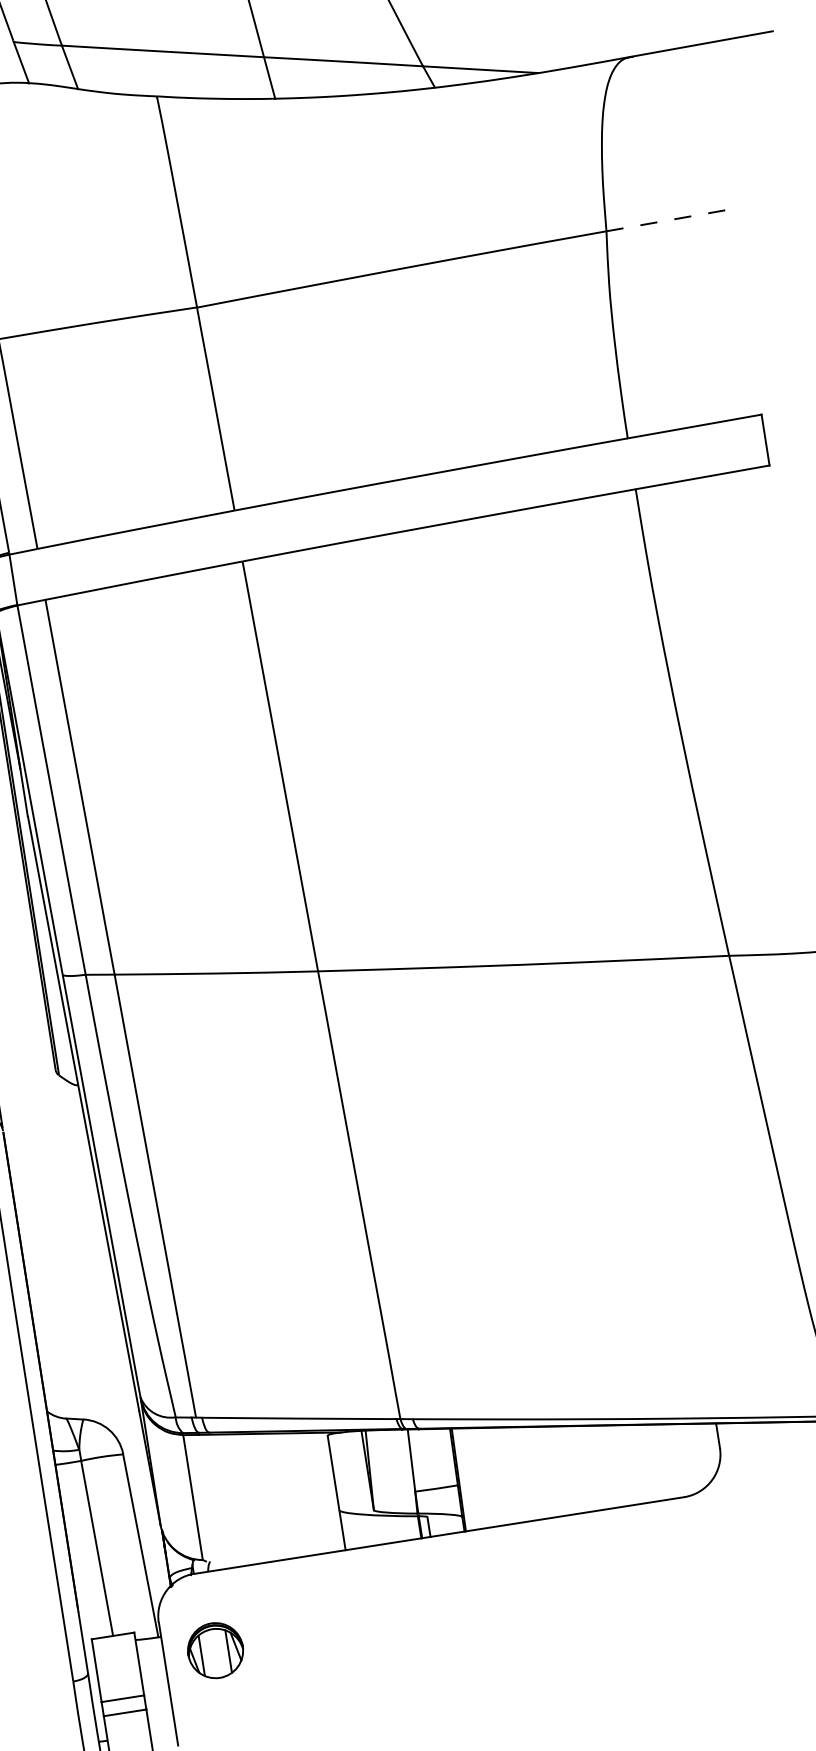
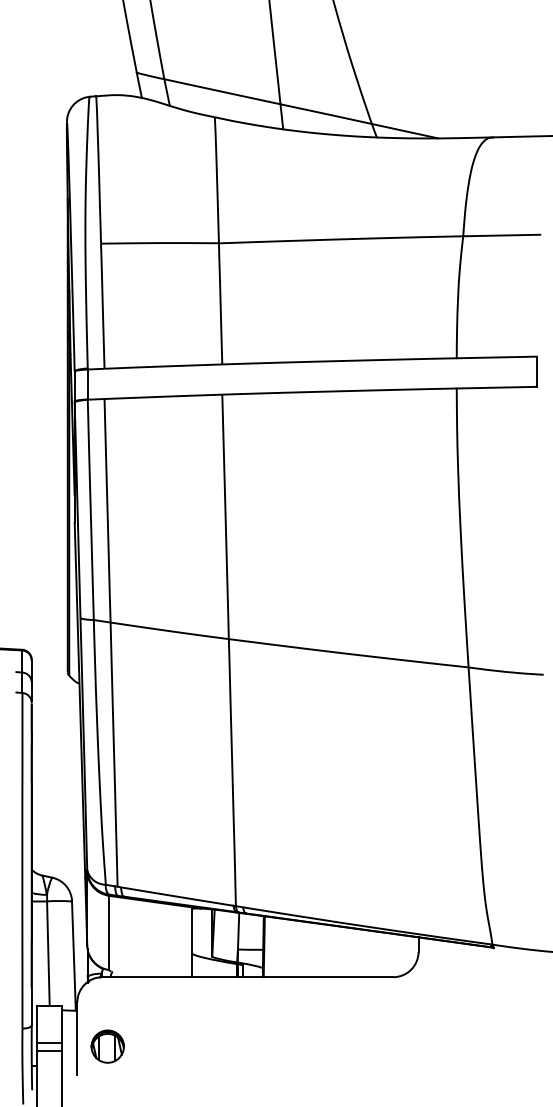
line: (670, 219) -> (501, 235), dashed -> solid
part: (215, 1650) -> (107, 1046), moved

